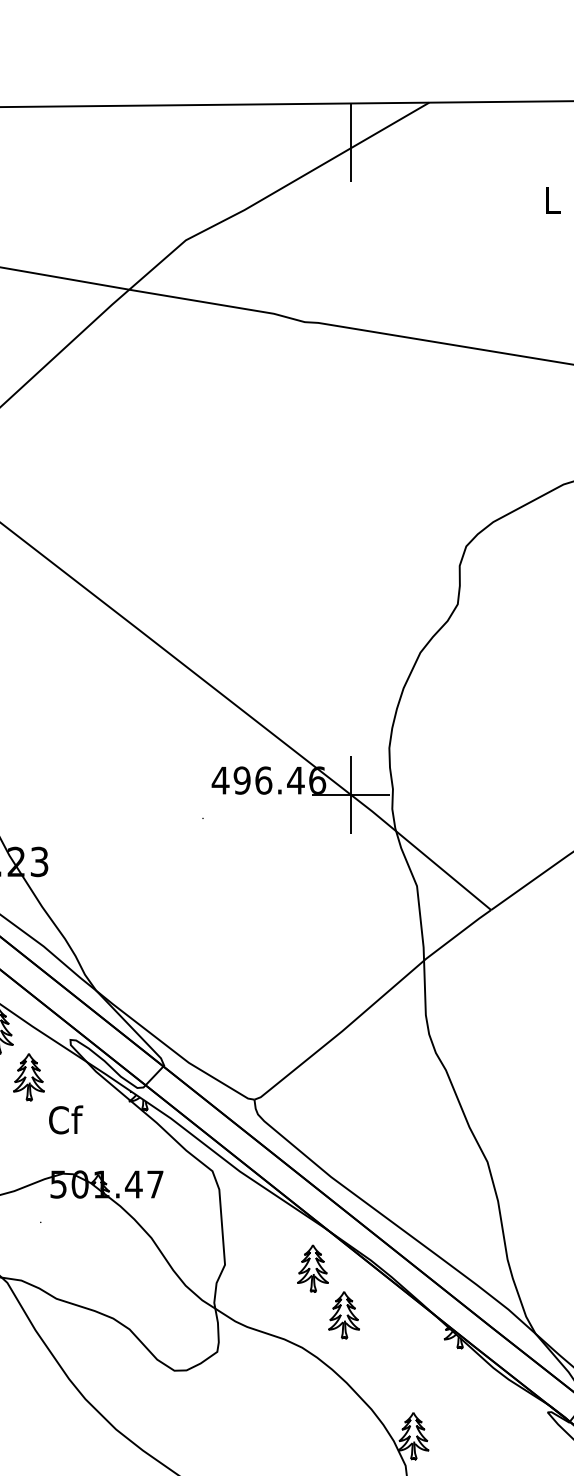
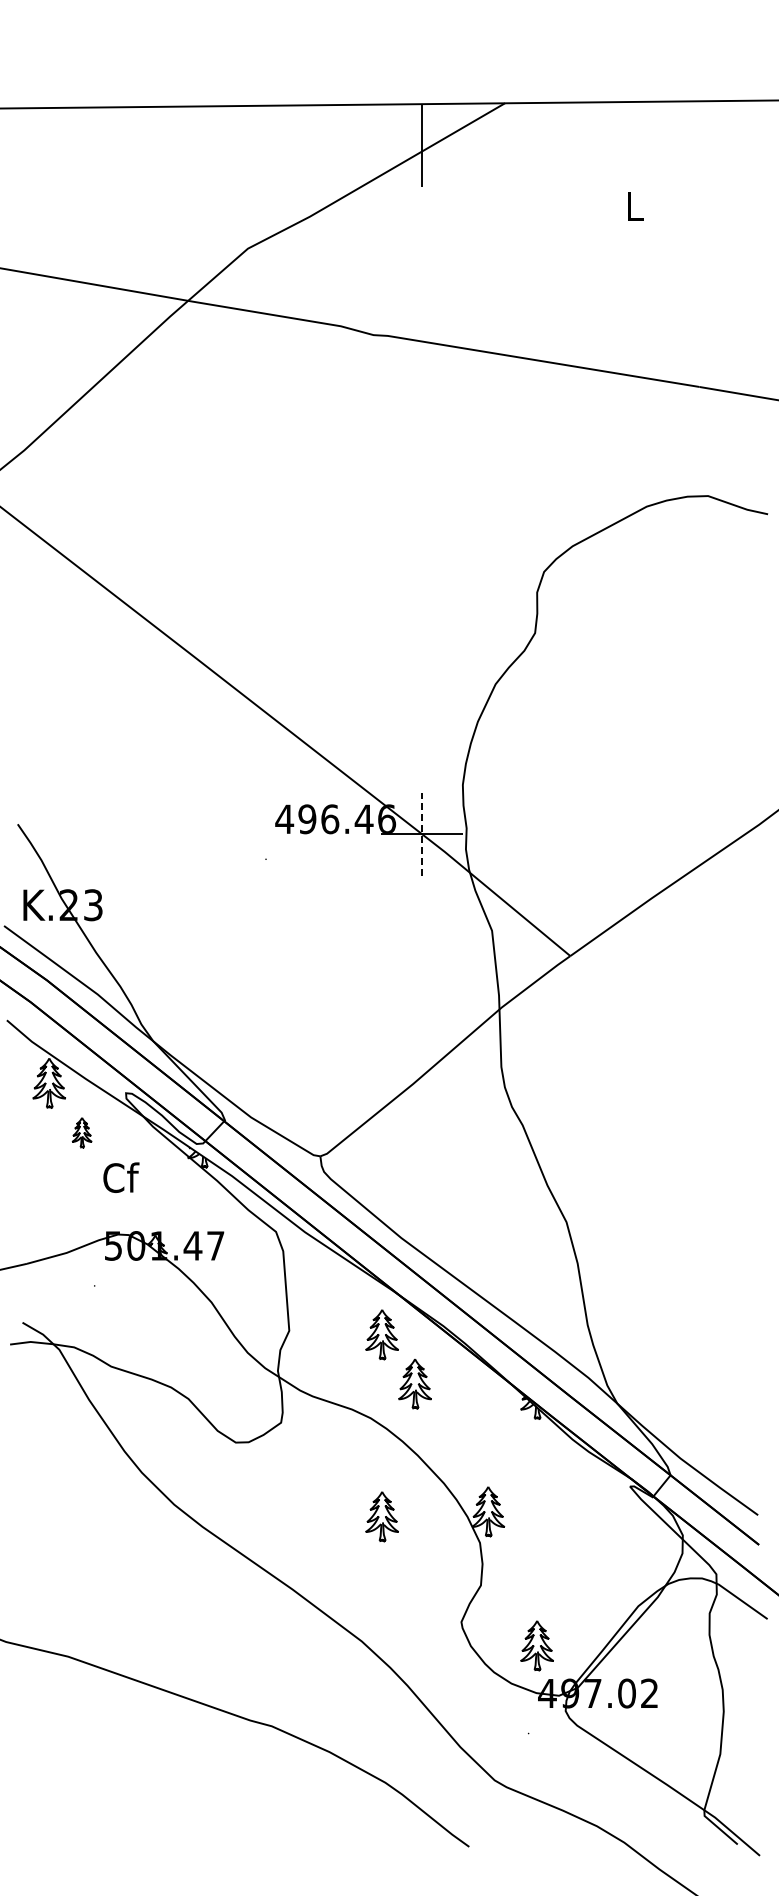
line: (350, 794) -> (421, 833), solid -> dashed
part: (28, 1077) -> (81, 1132), size x0.6
part: (312, 1440) -> (381, 1516), added

